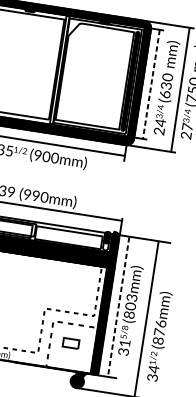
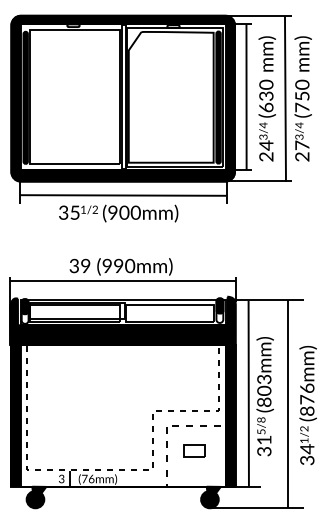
line: (151, 84) -> (246, 97), dashed -> solid
line: (118, 306) -> (248, 393), dashed -> solid
text: (159, 336) -> (307, 405), moved

